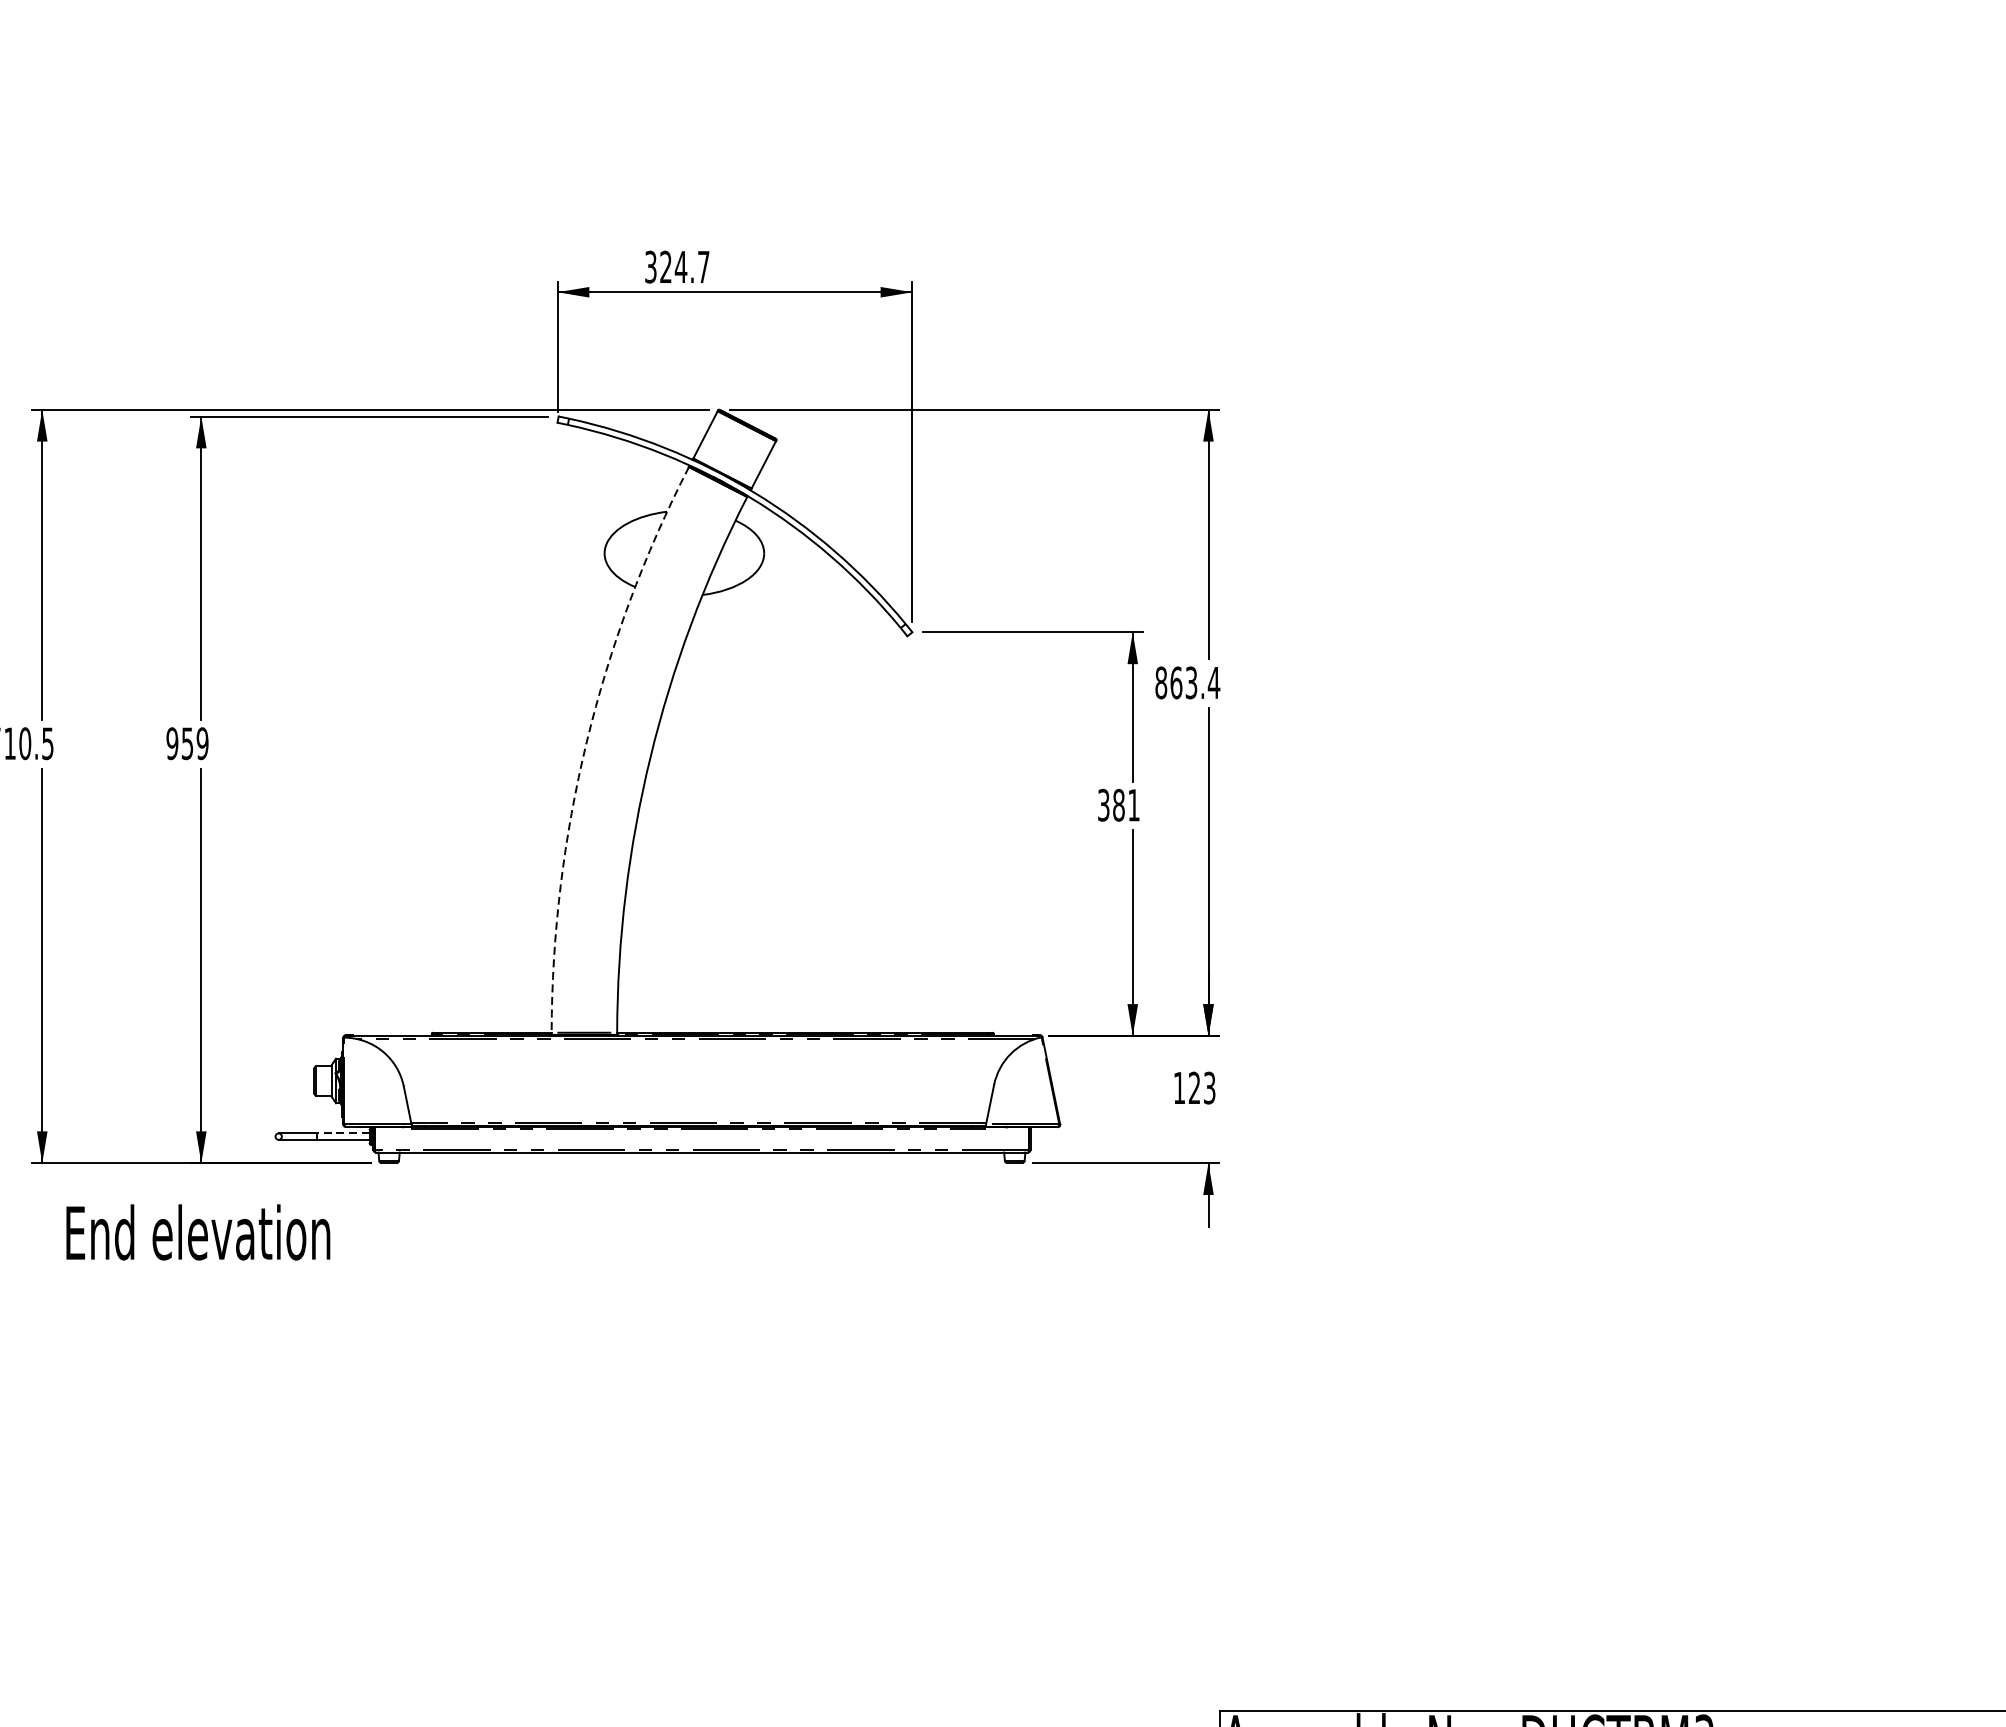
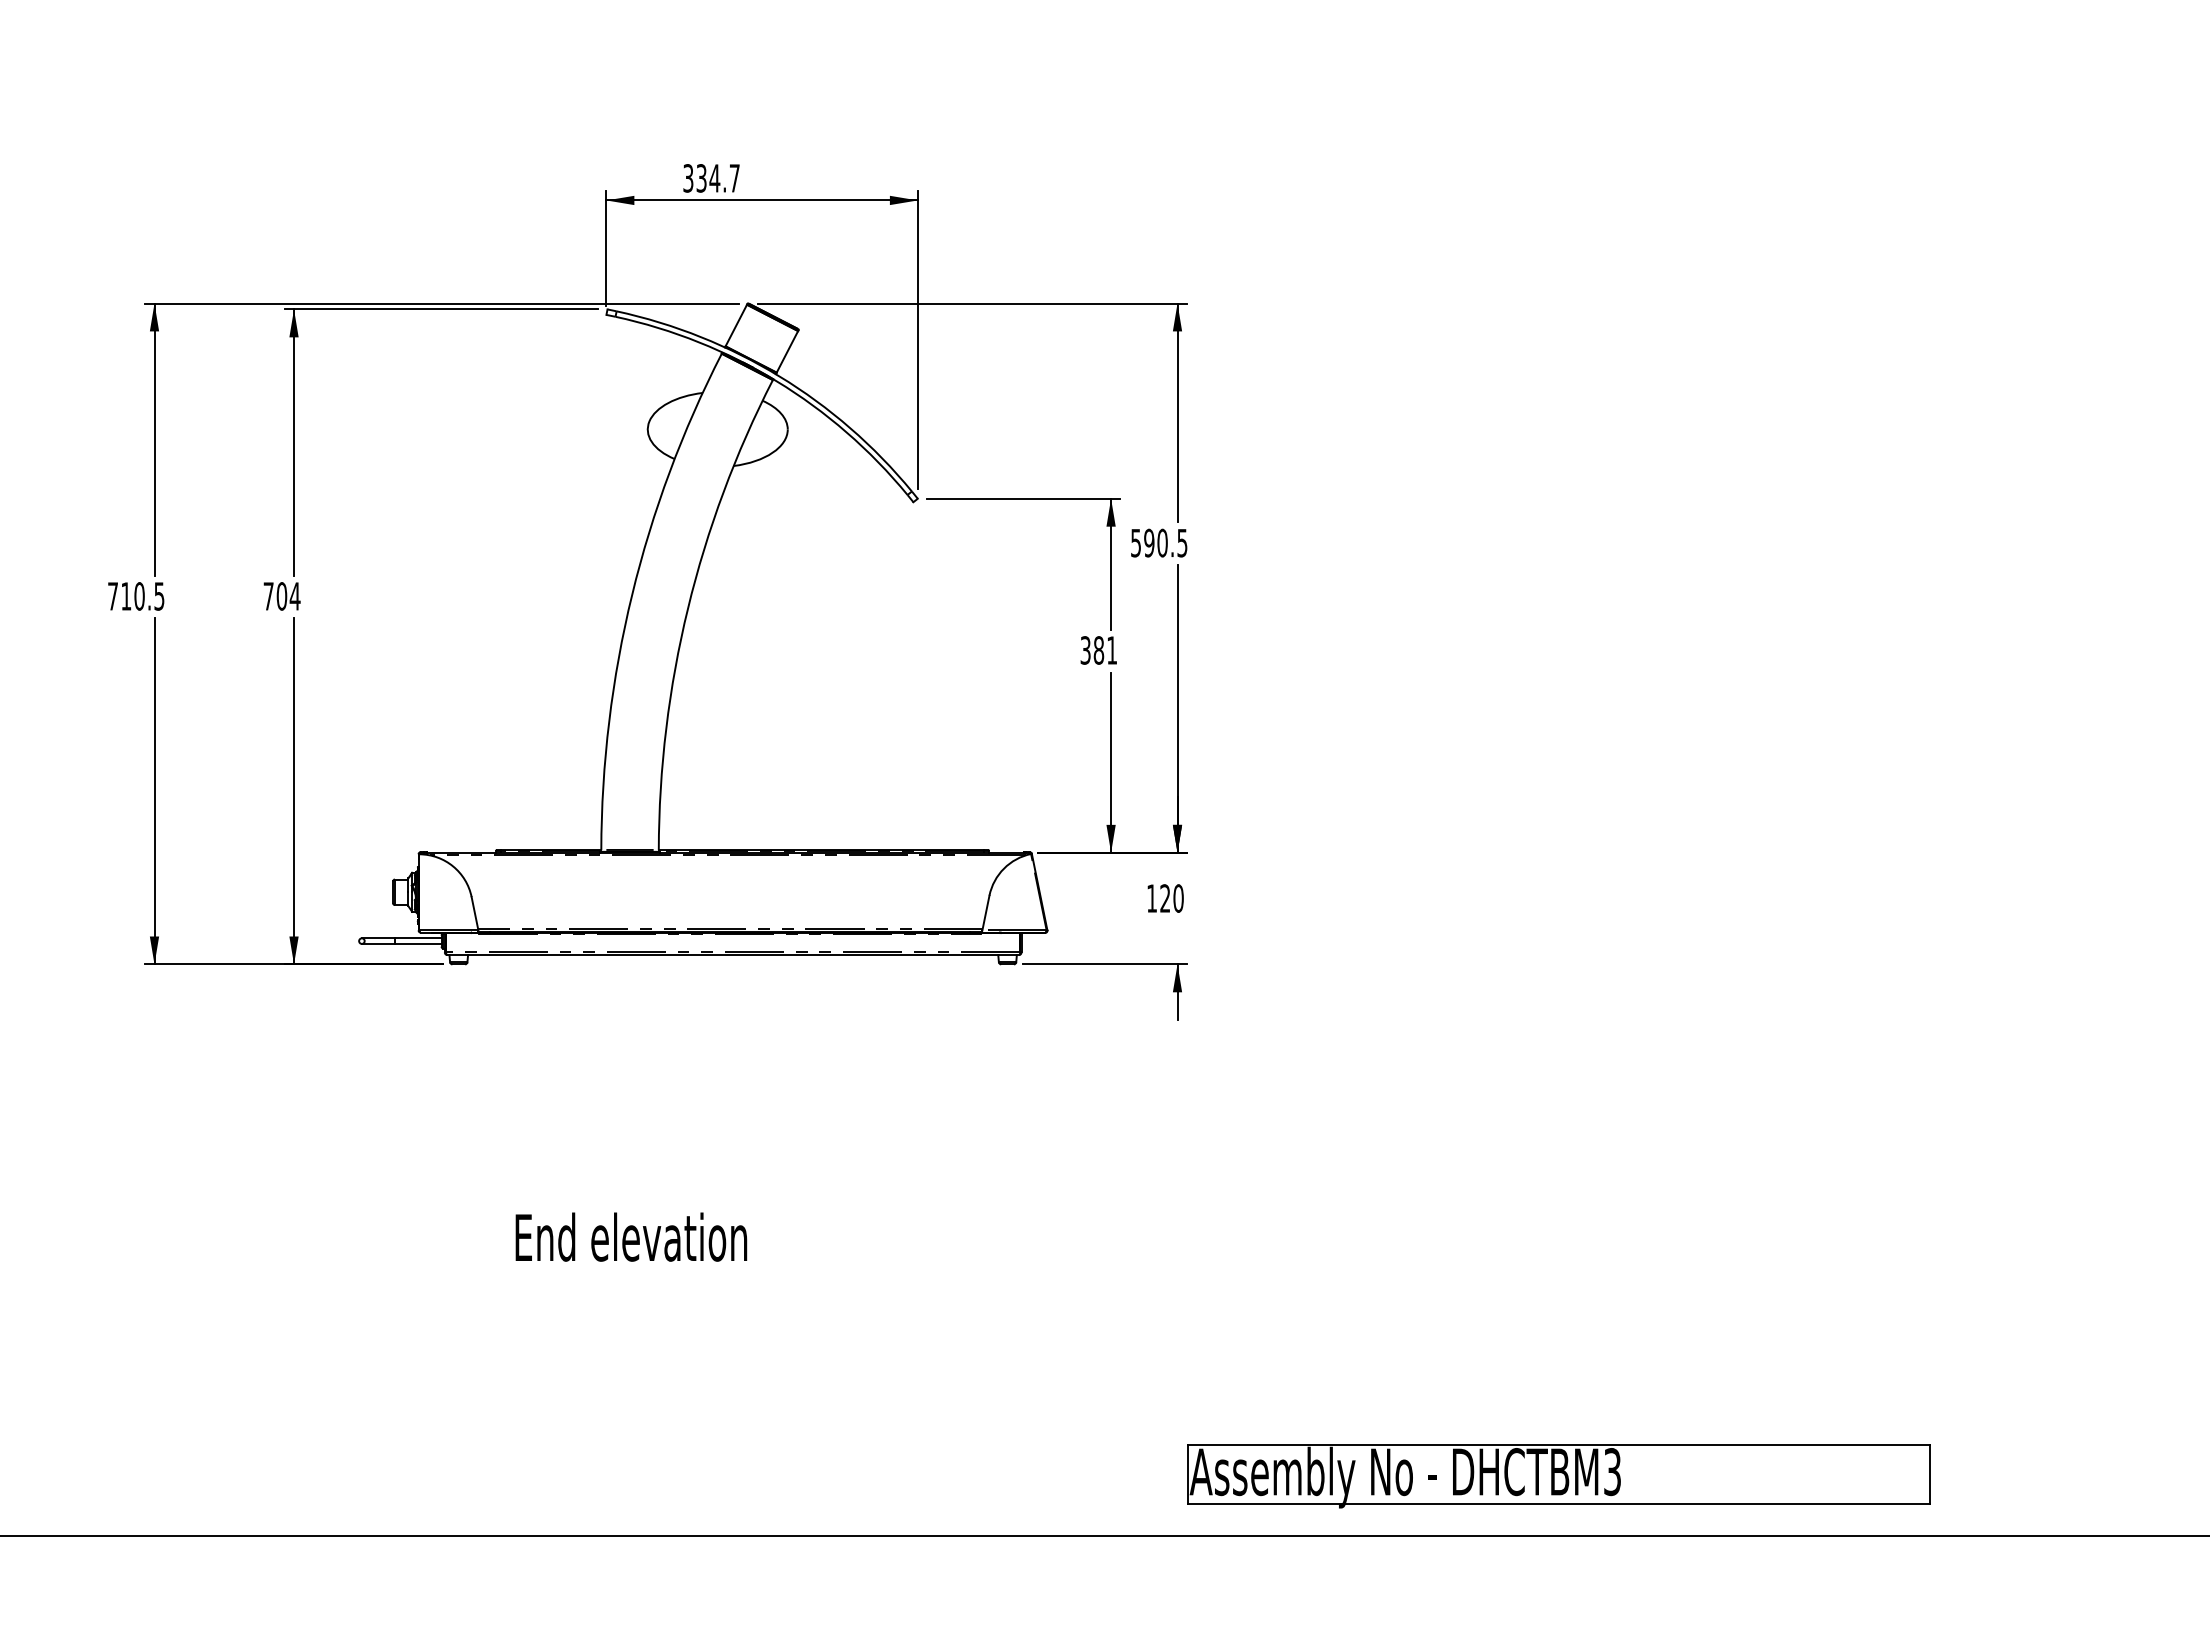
text: (665, 267) -> (701, 178), 324.7 -> 334.7
text: (1187, 682) -> (1159, 542), 863.4 -> 590.5
arc: (587, 741) -> (632, 594), dashed -> solid
text: (187, 743) -> (281, 596), 959 -> 704
text: (1209, 1088) -> (1178, 898), 123 -> 120
line: (342, 1133) -> (417, 938), dashed -> solid
text: (198, 1231) -> (631, 1236), moved

